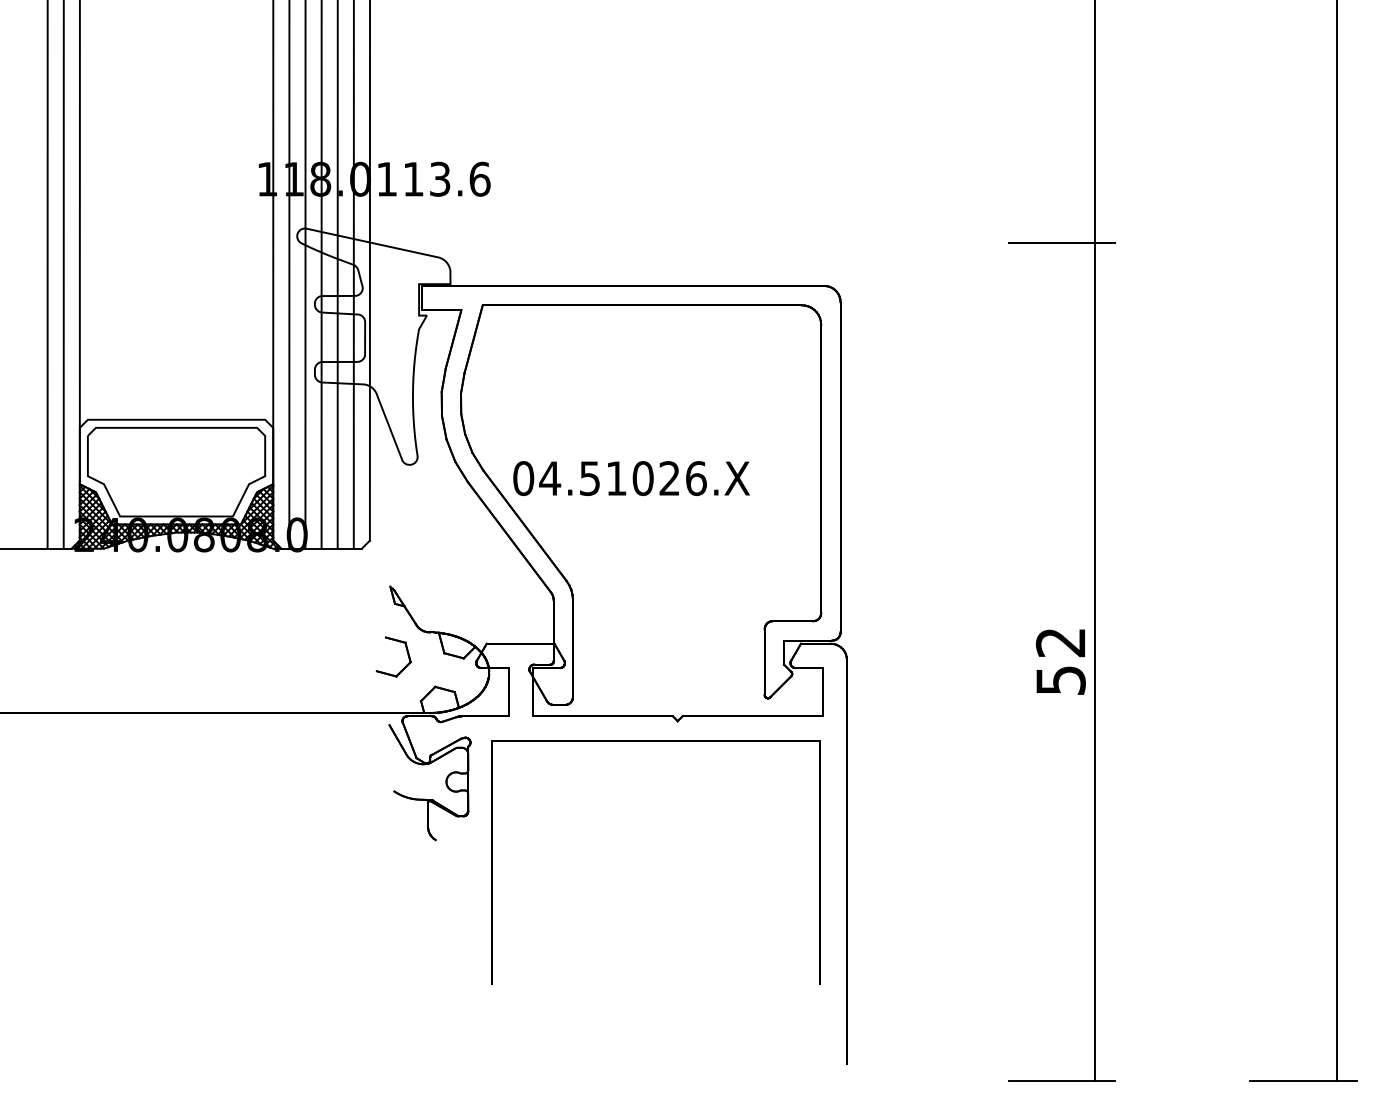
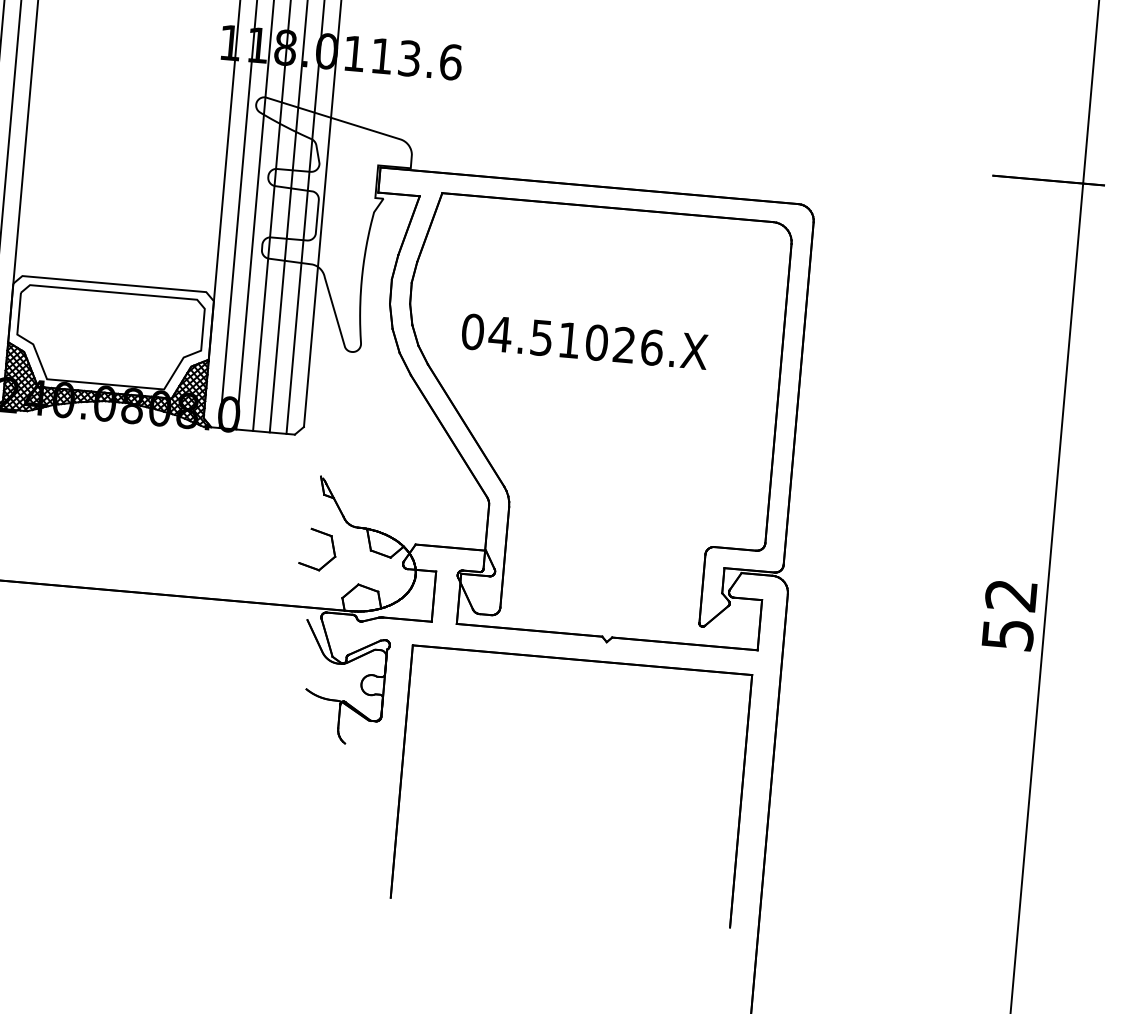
text: (631, 478) -> (584, 341), moved

